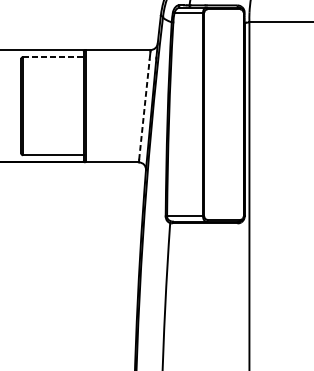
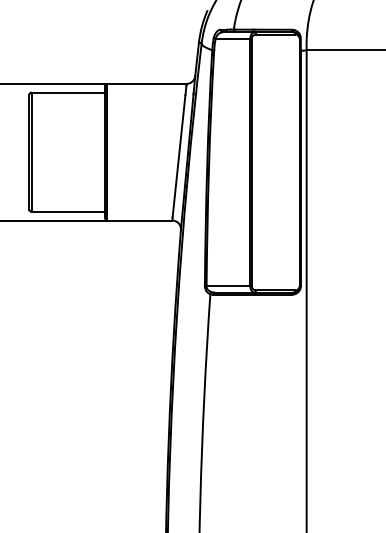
line: (53, 57) -> (68, 92), dashed -> solid
line: (144, 108) -> (179, 155), dashed -> solid

